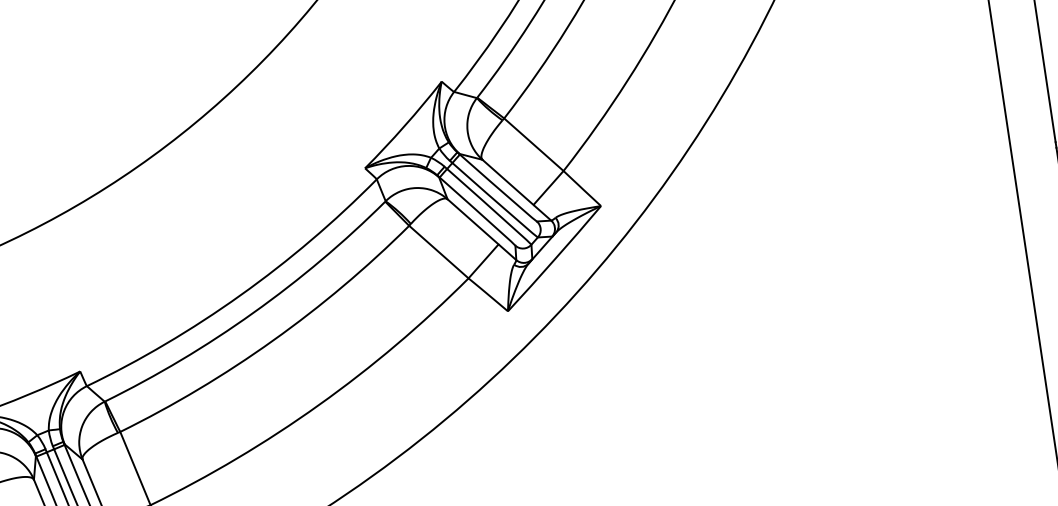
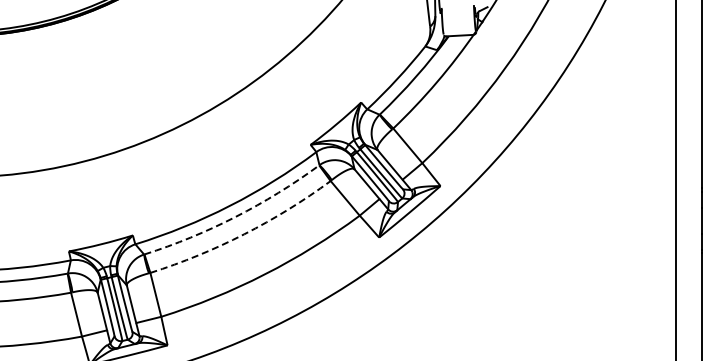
arc: (253, 313) -> (235, 217), solid -> dashed
arc: (273, 340) -> (244, 234), solid -> dashed

